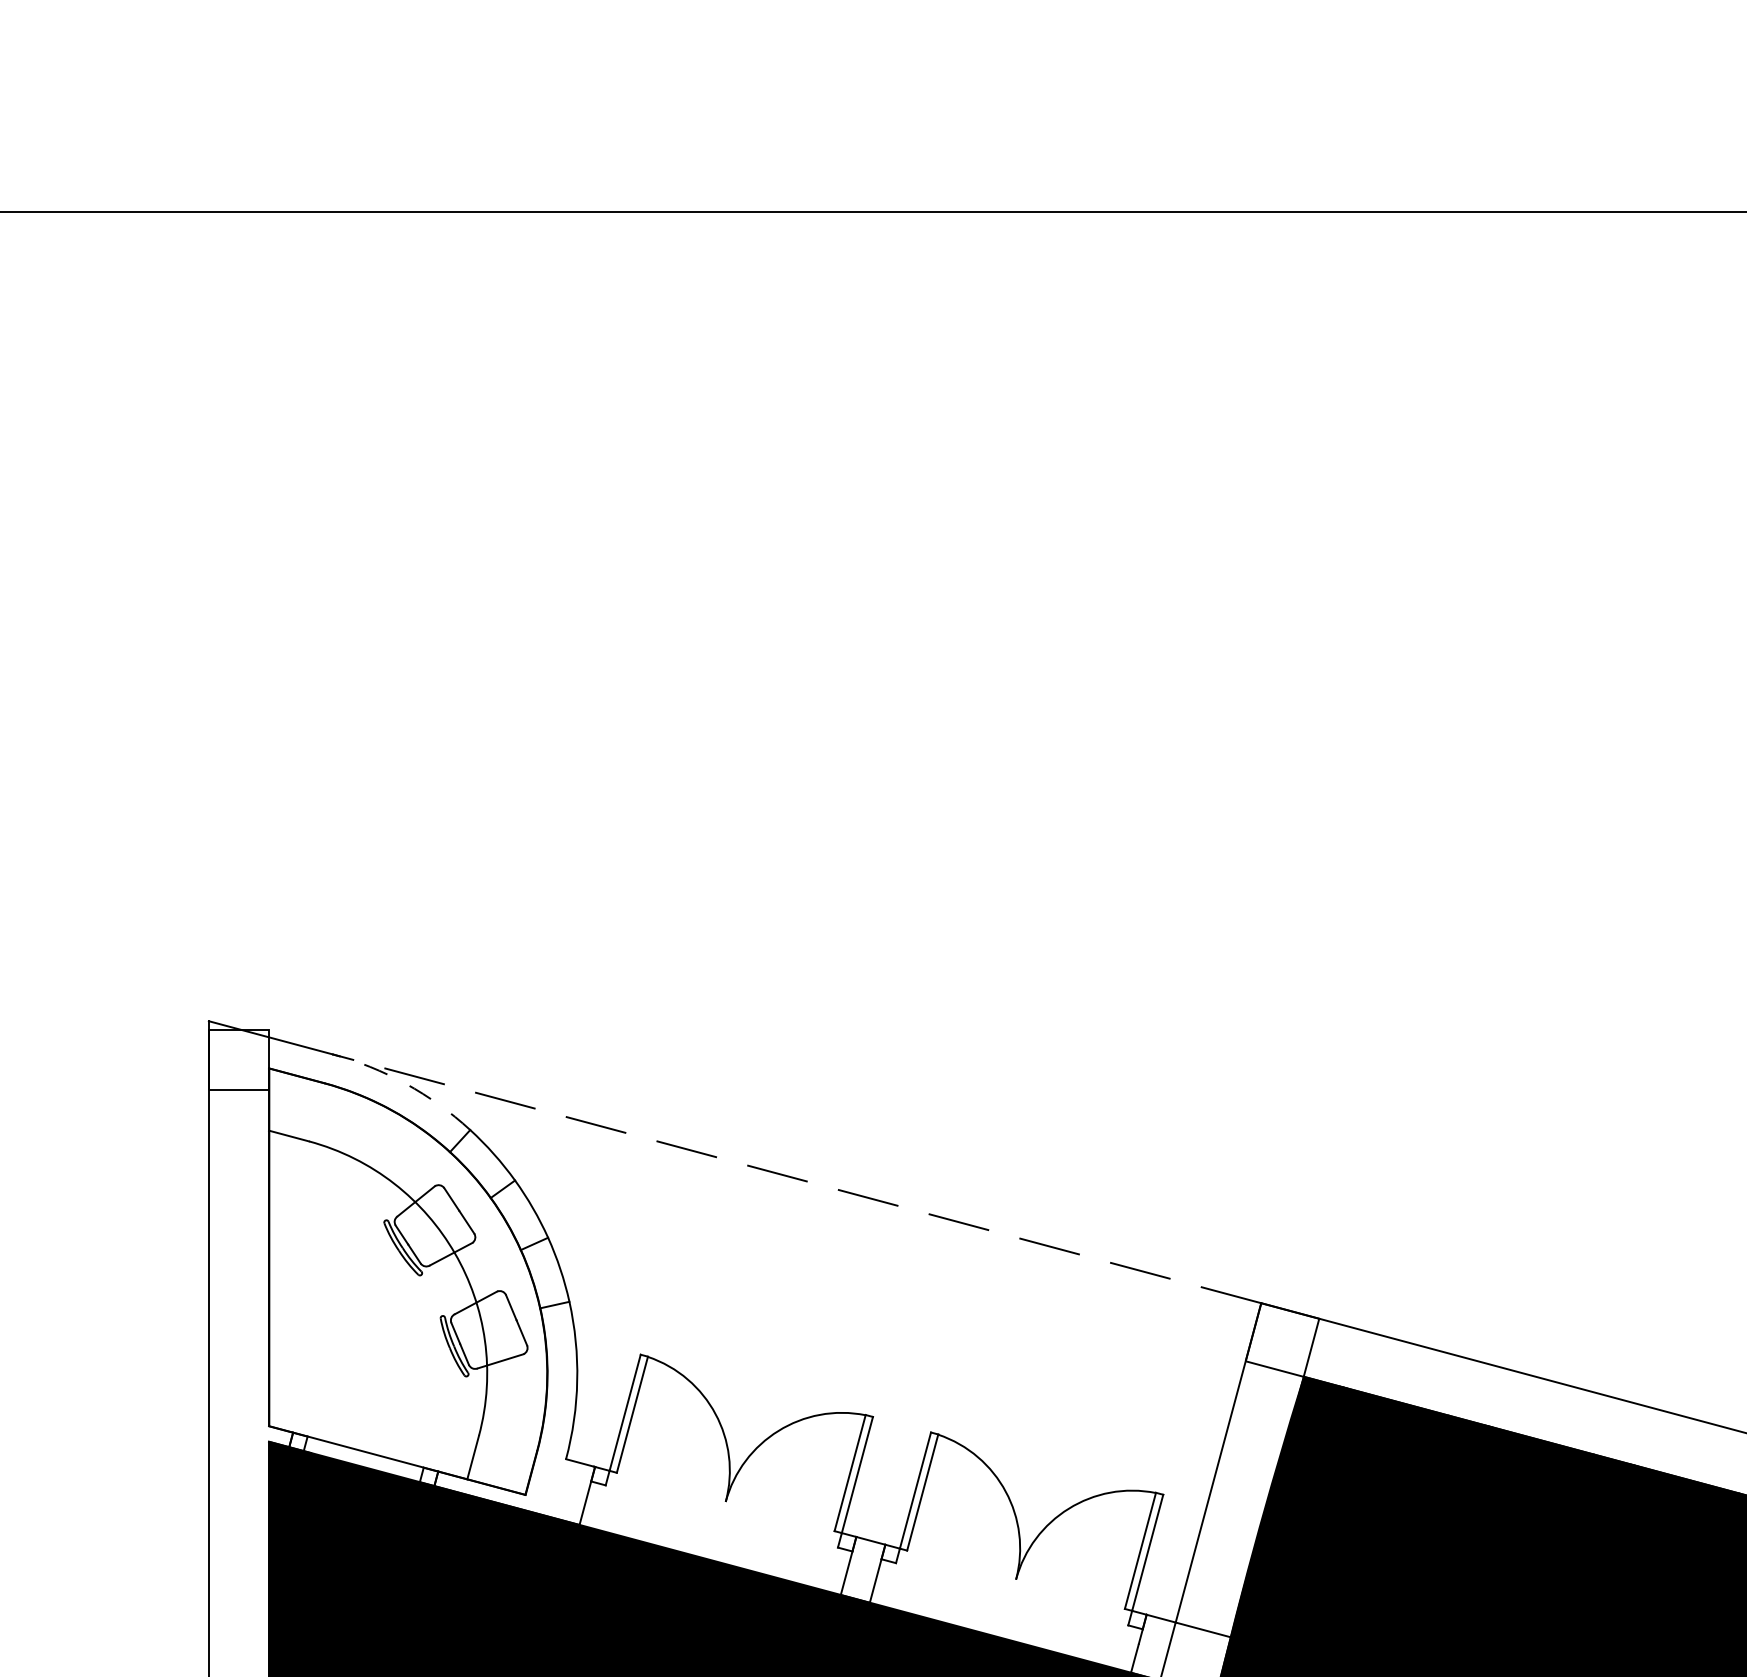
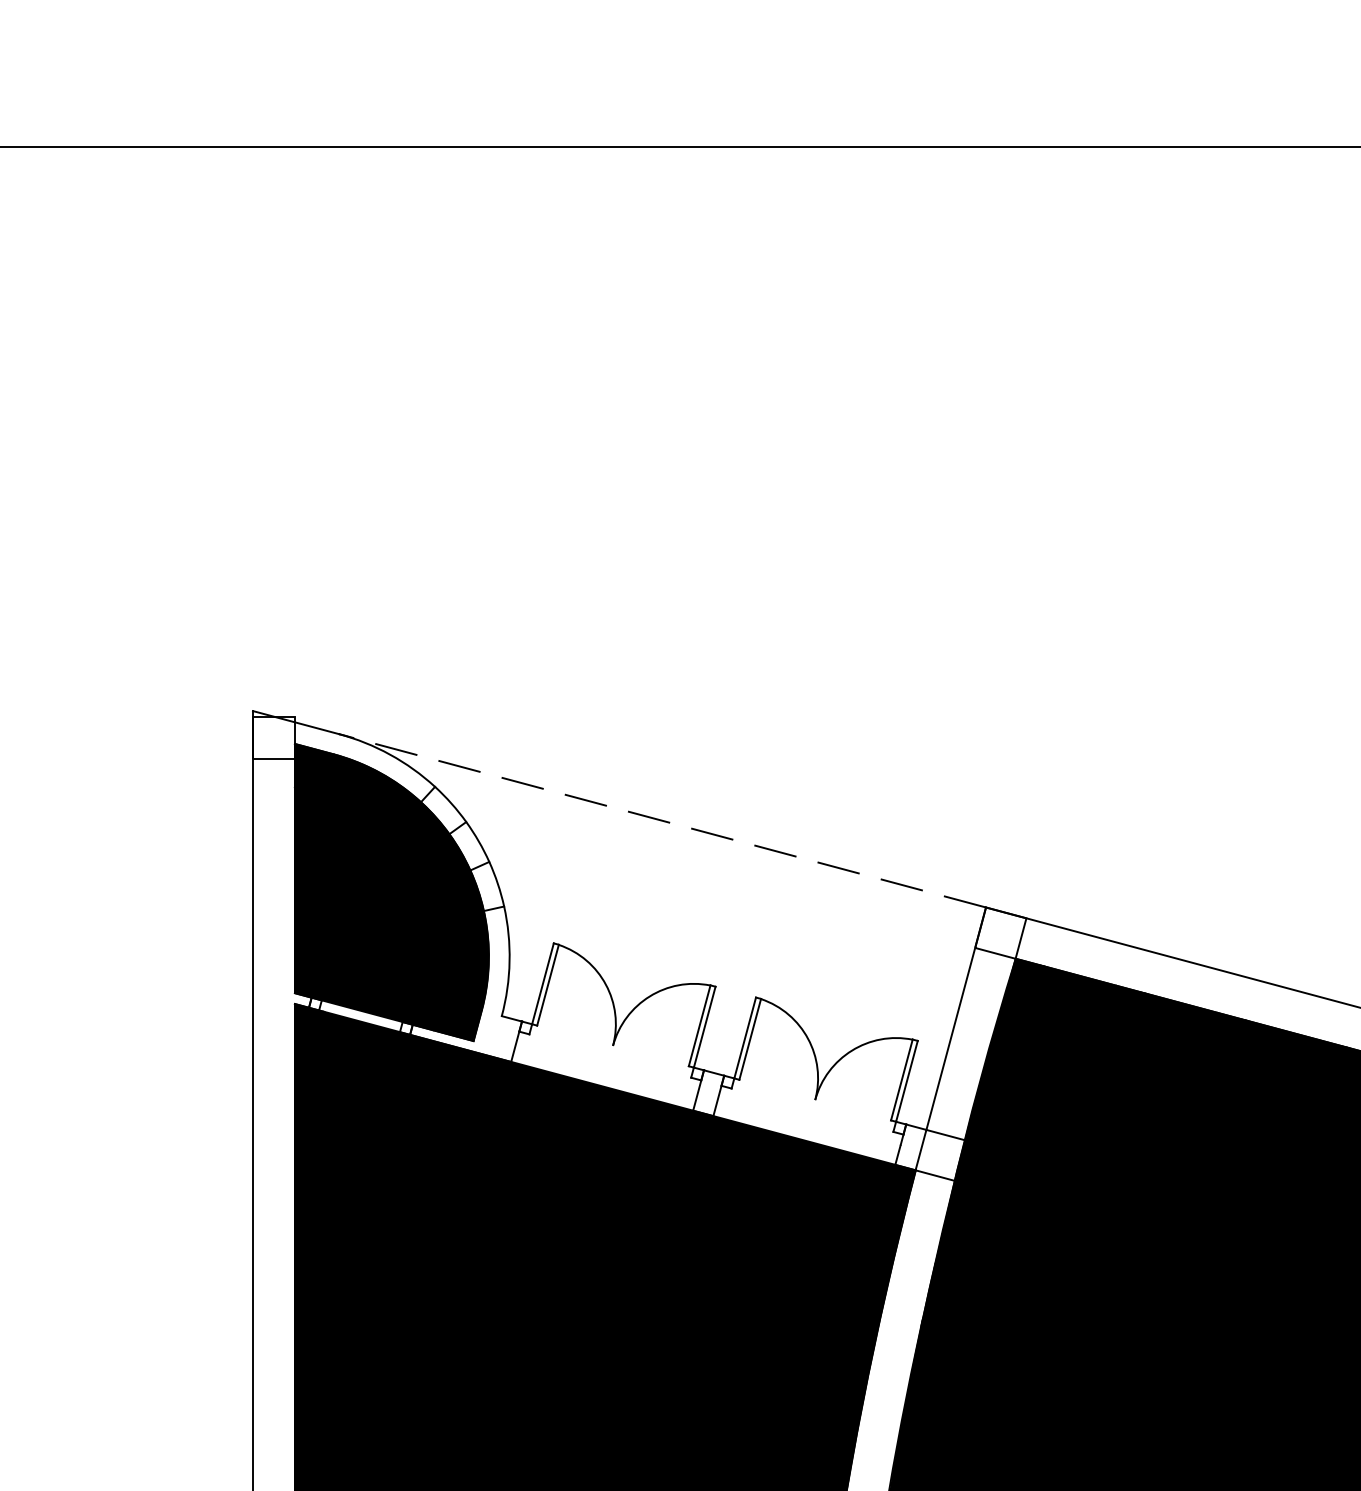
arc: (406, 1083) -> (390, 754), dashed -> solid
fill: (407, 1281) -> (391, 892), added

